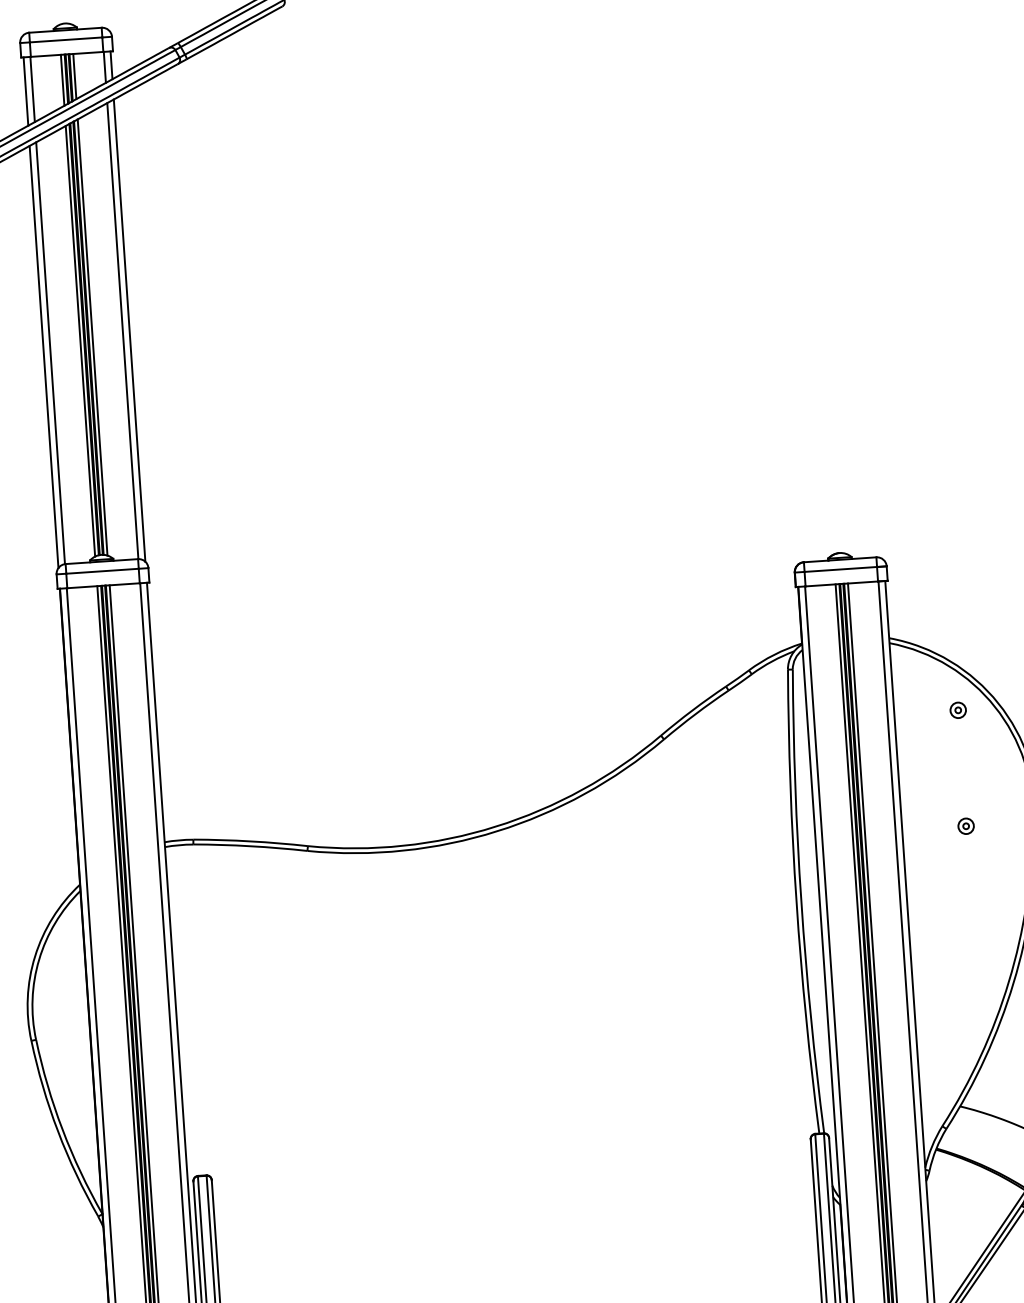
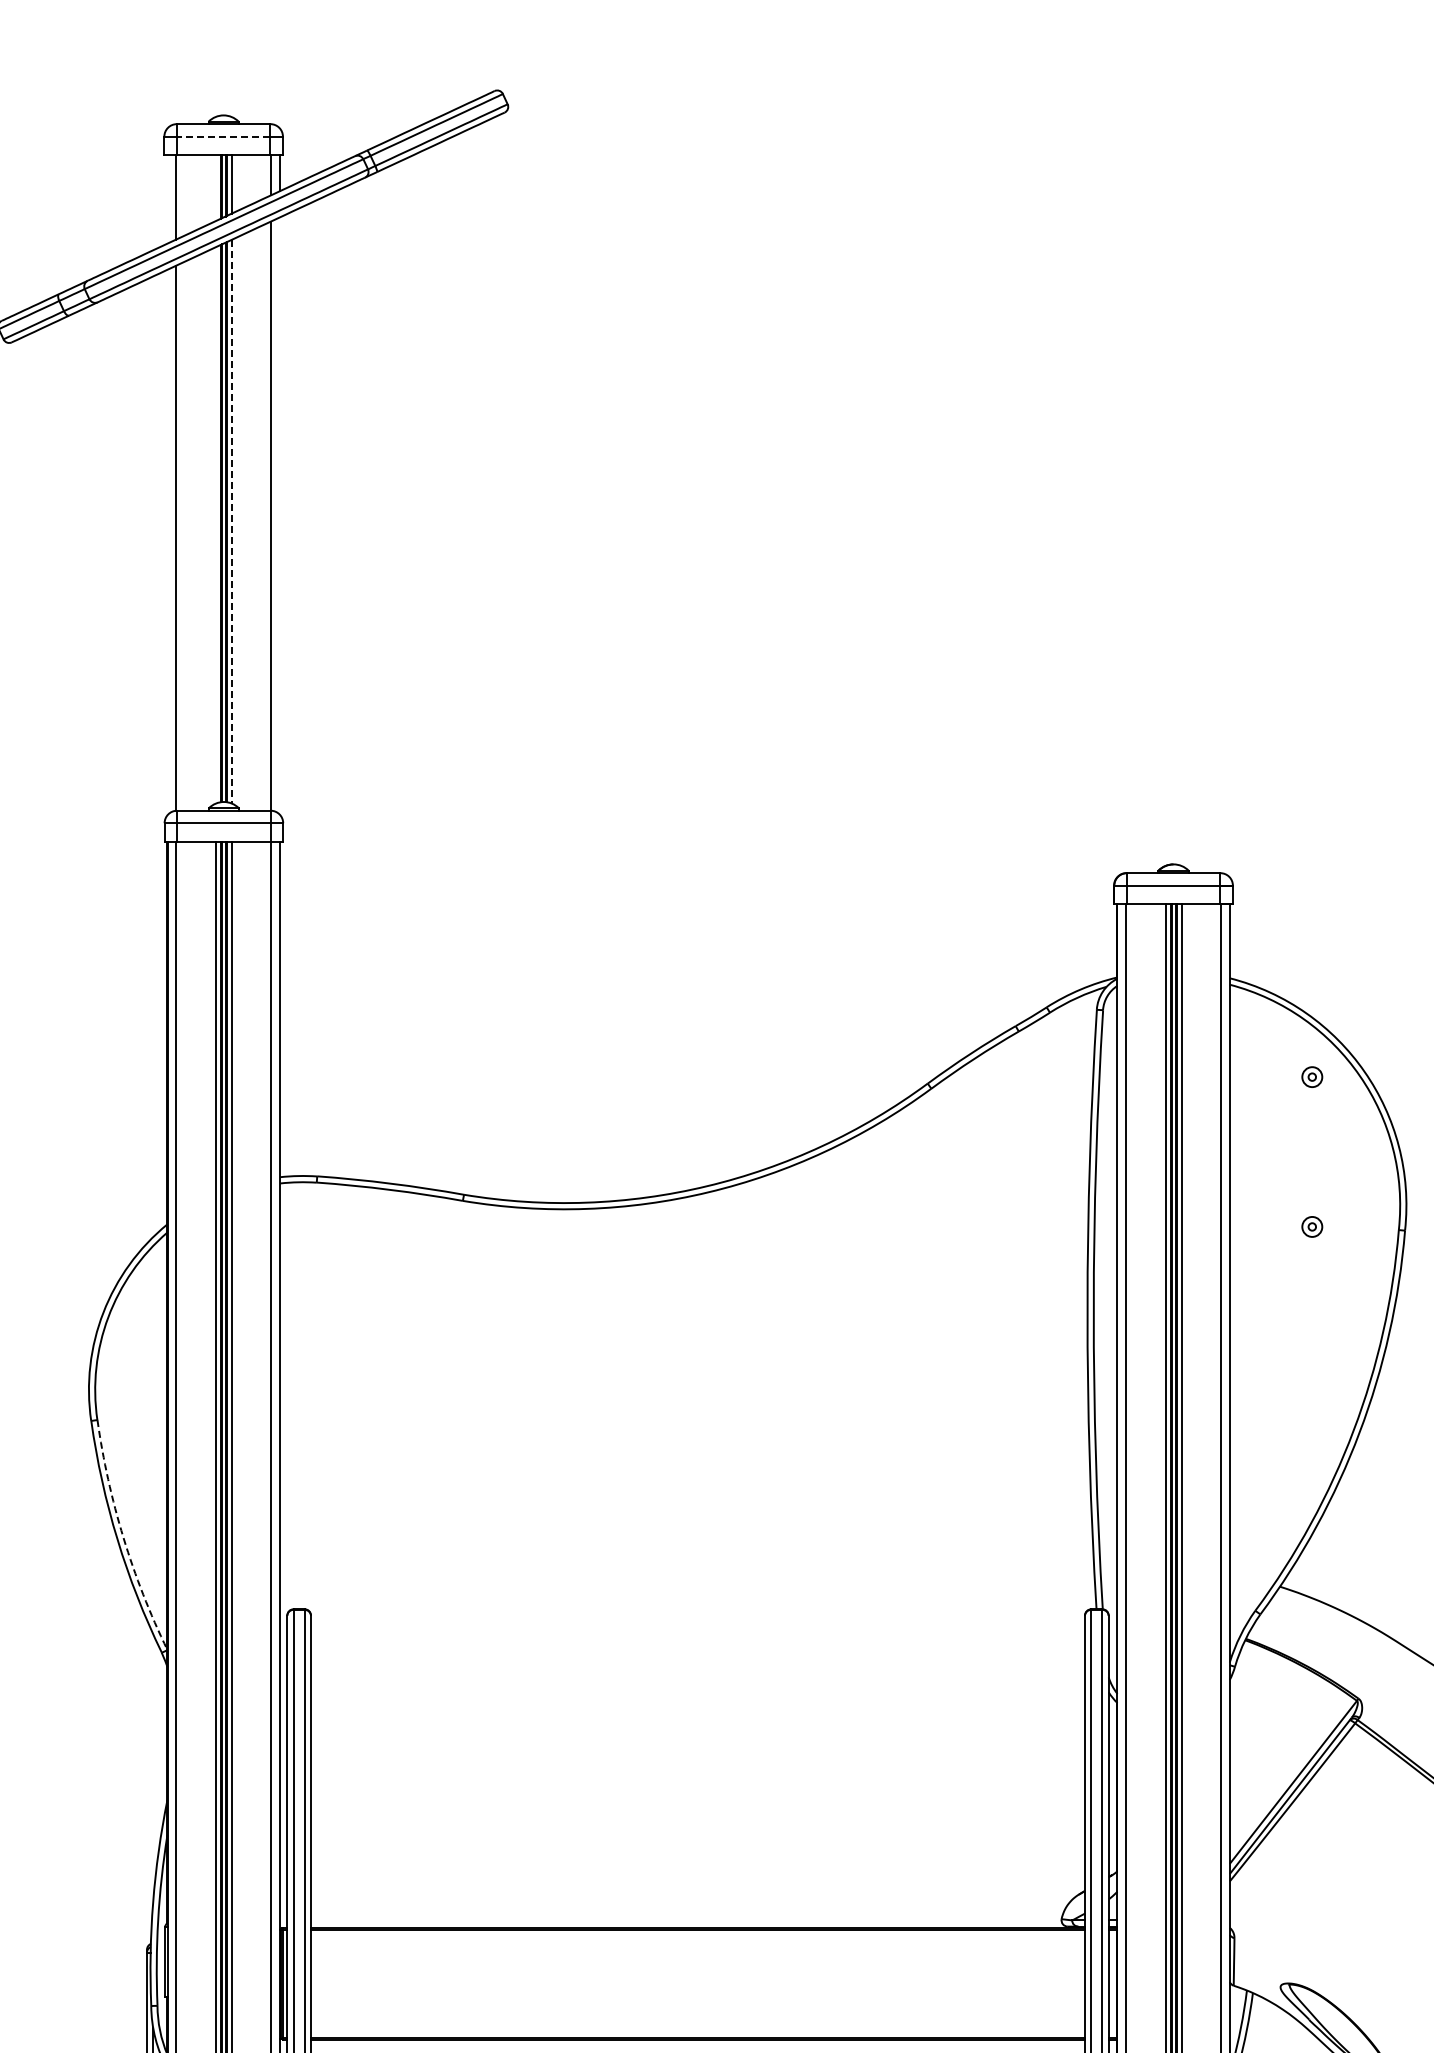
line: (65, 39) -> (223, 136), solid -> dashed
line: (62, 80) -> (215, 188), removed
line: (25, 91) -> (167, 199), removed
line: (129, 330) -> (279, 515), removed
line: (92, 337) -> (231, 521), solid -> dashed
line: (80, 341) -> (215, 525), removed
line: (44, 356) -> (167, 542), removed
arc: (62, 1129) -> (123, 1537), solid -> dashed

